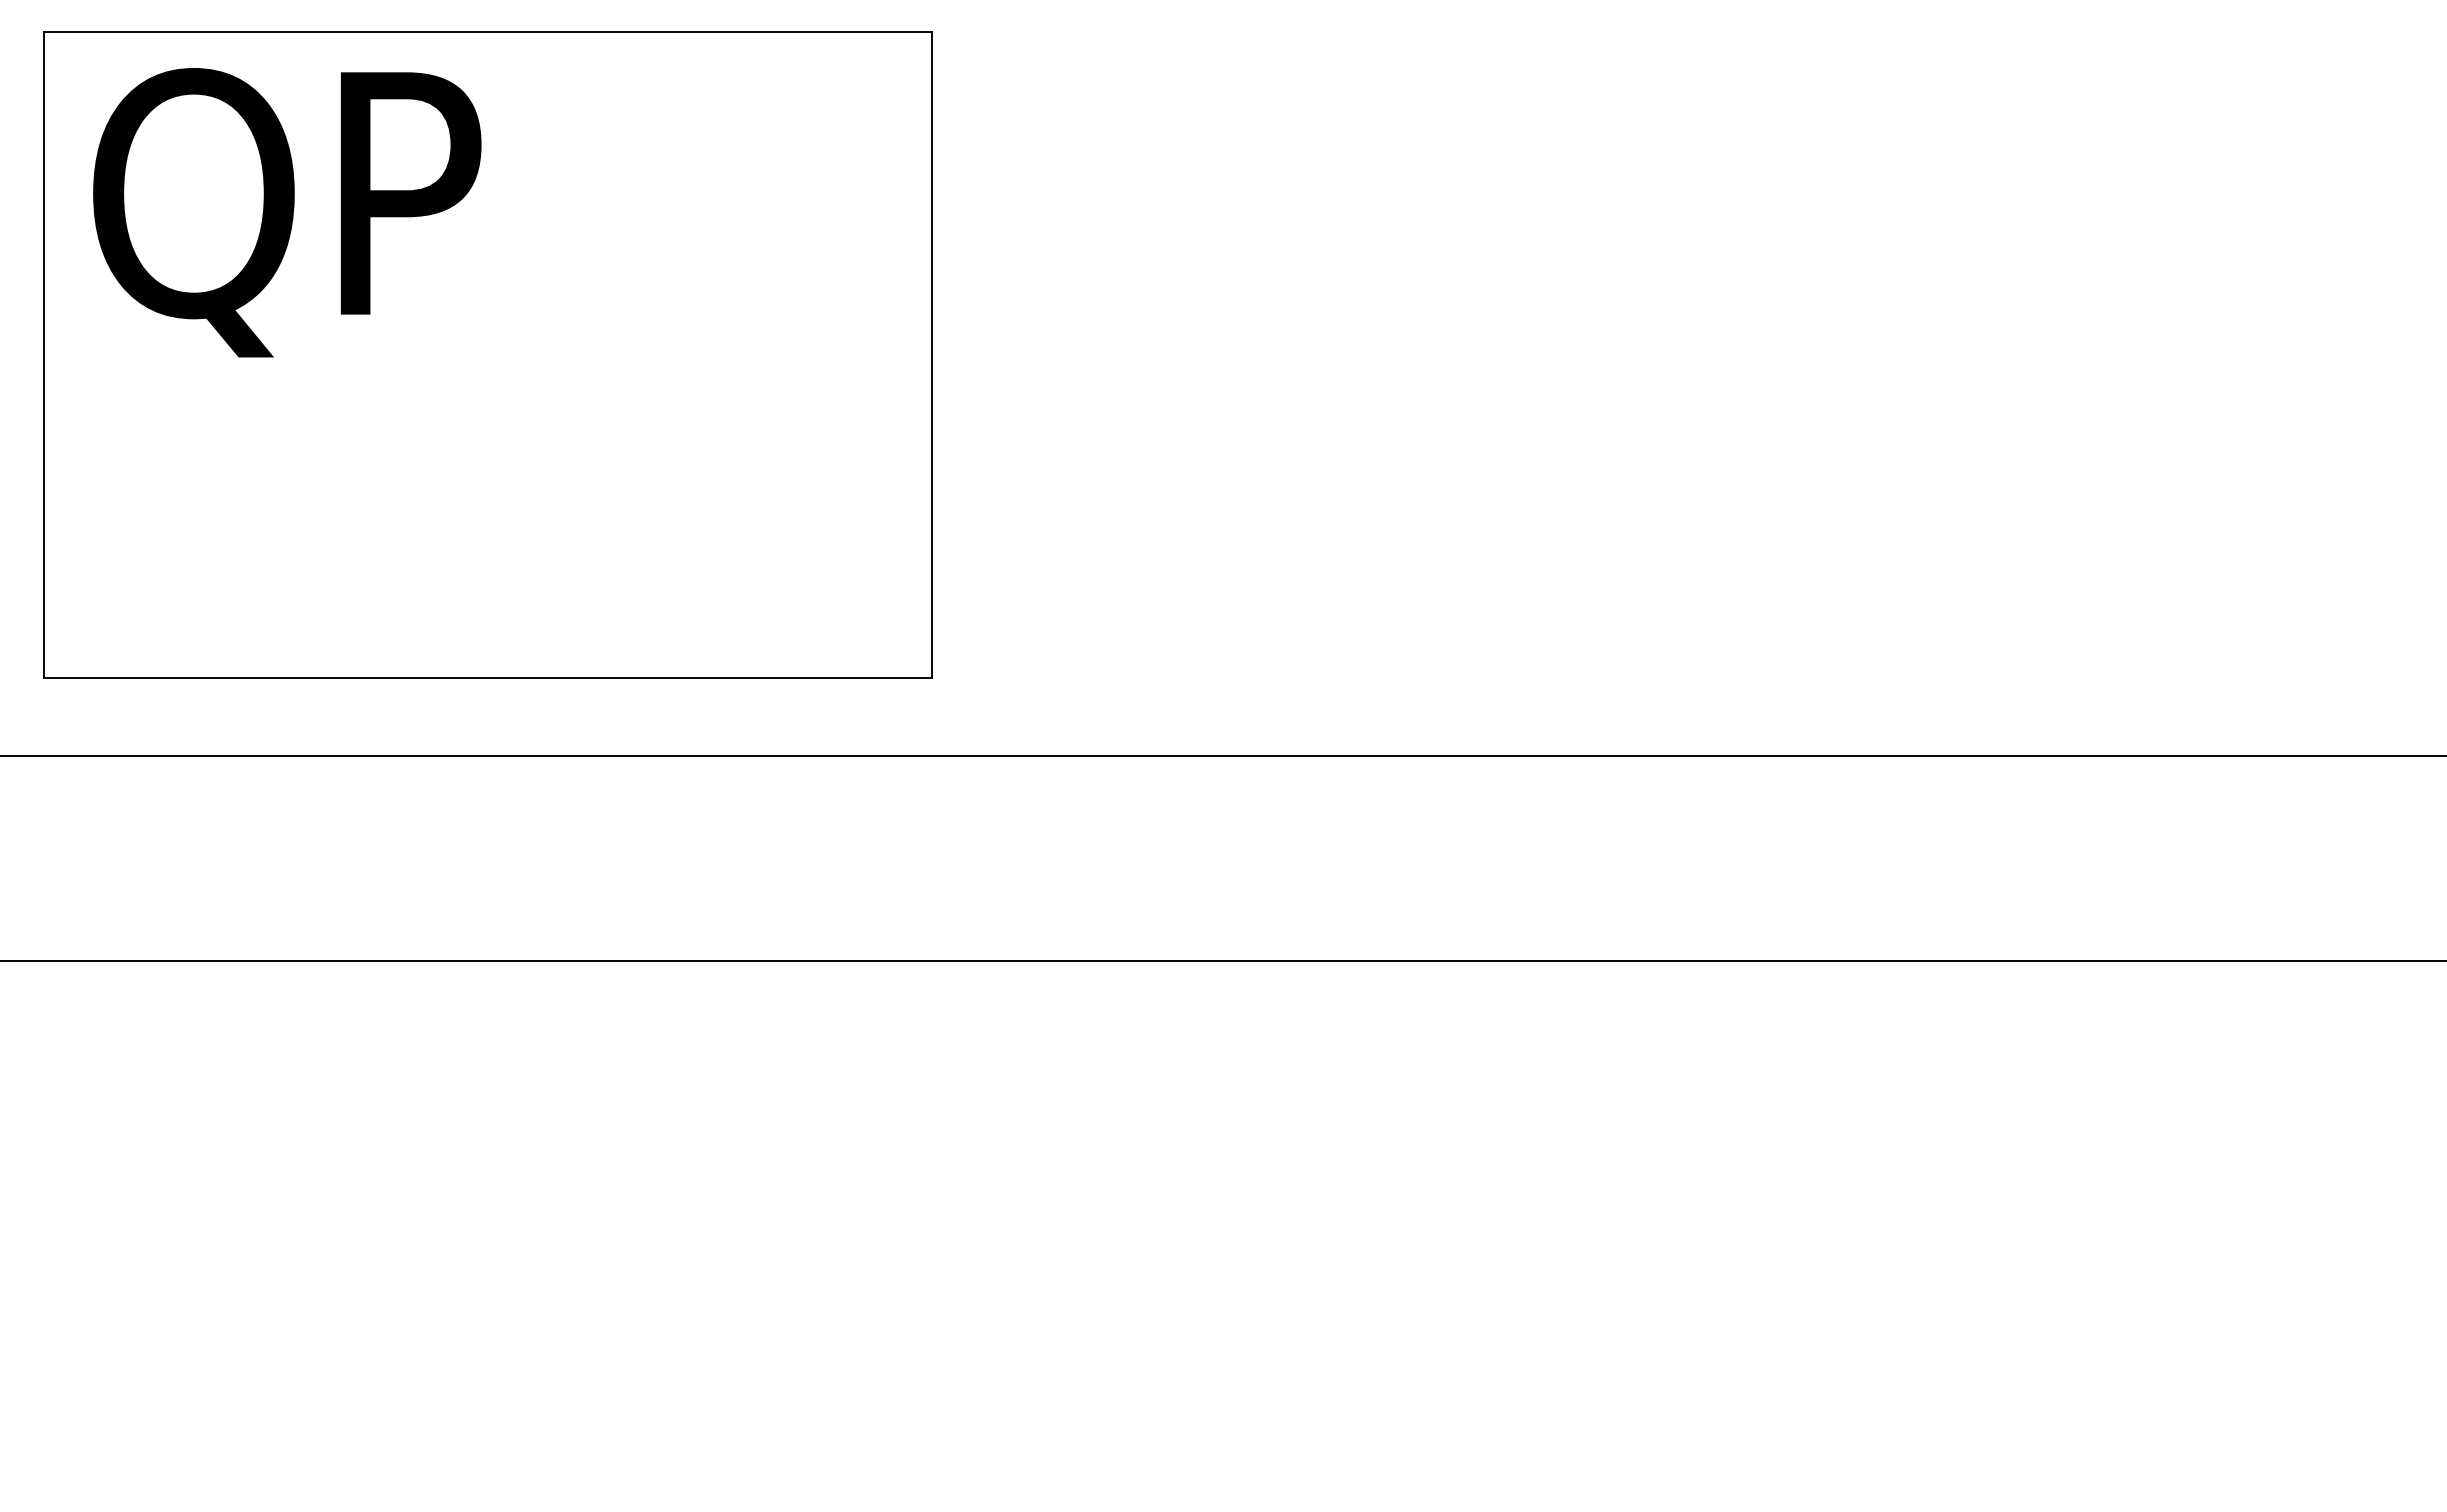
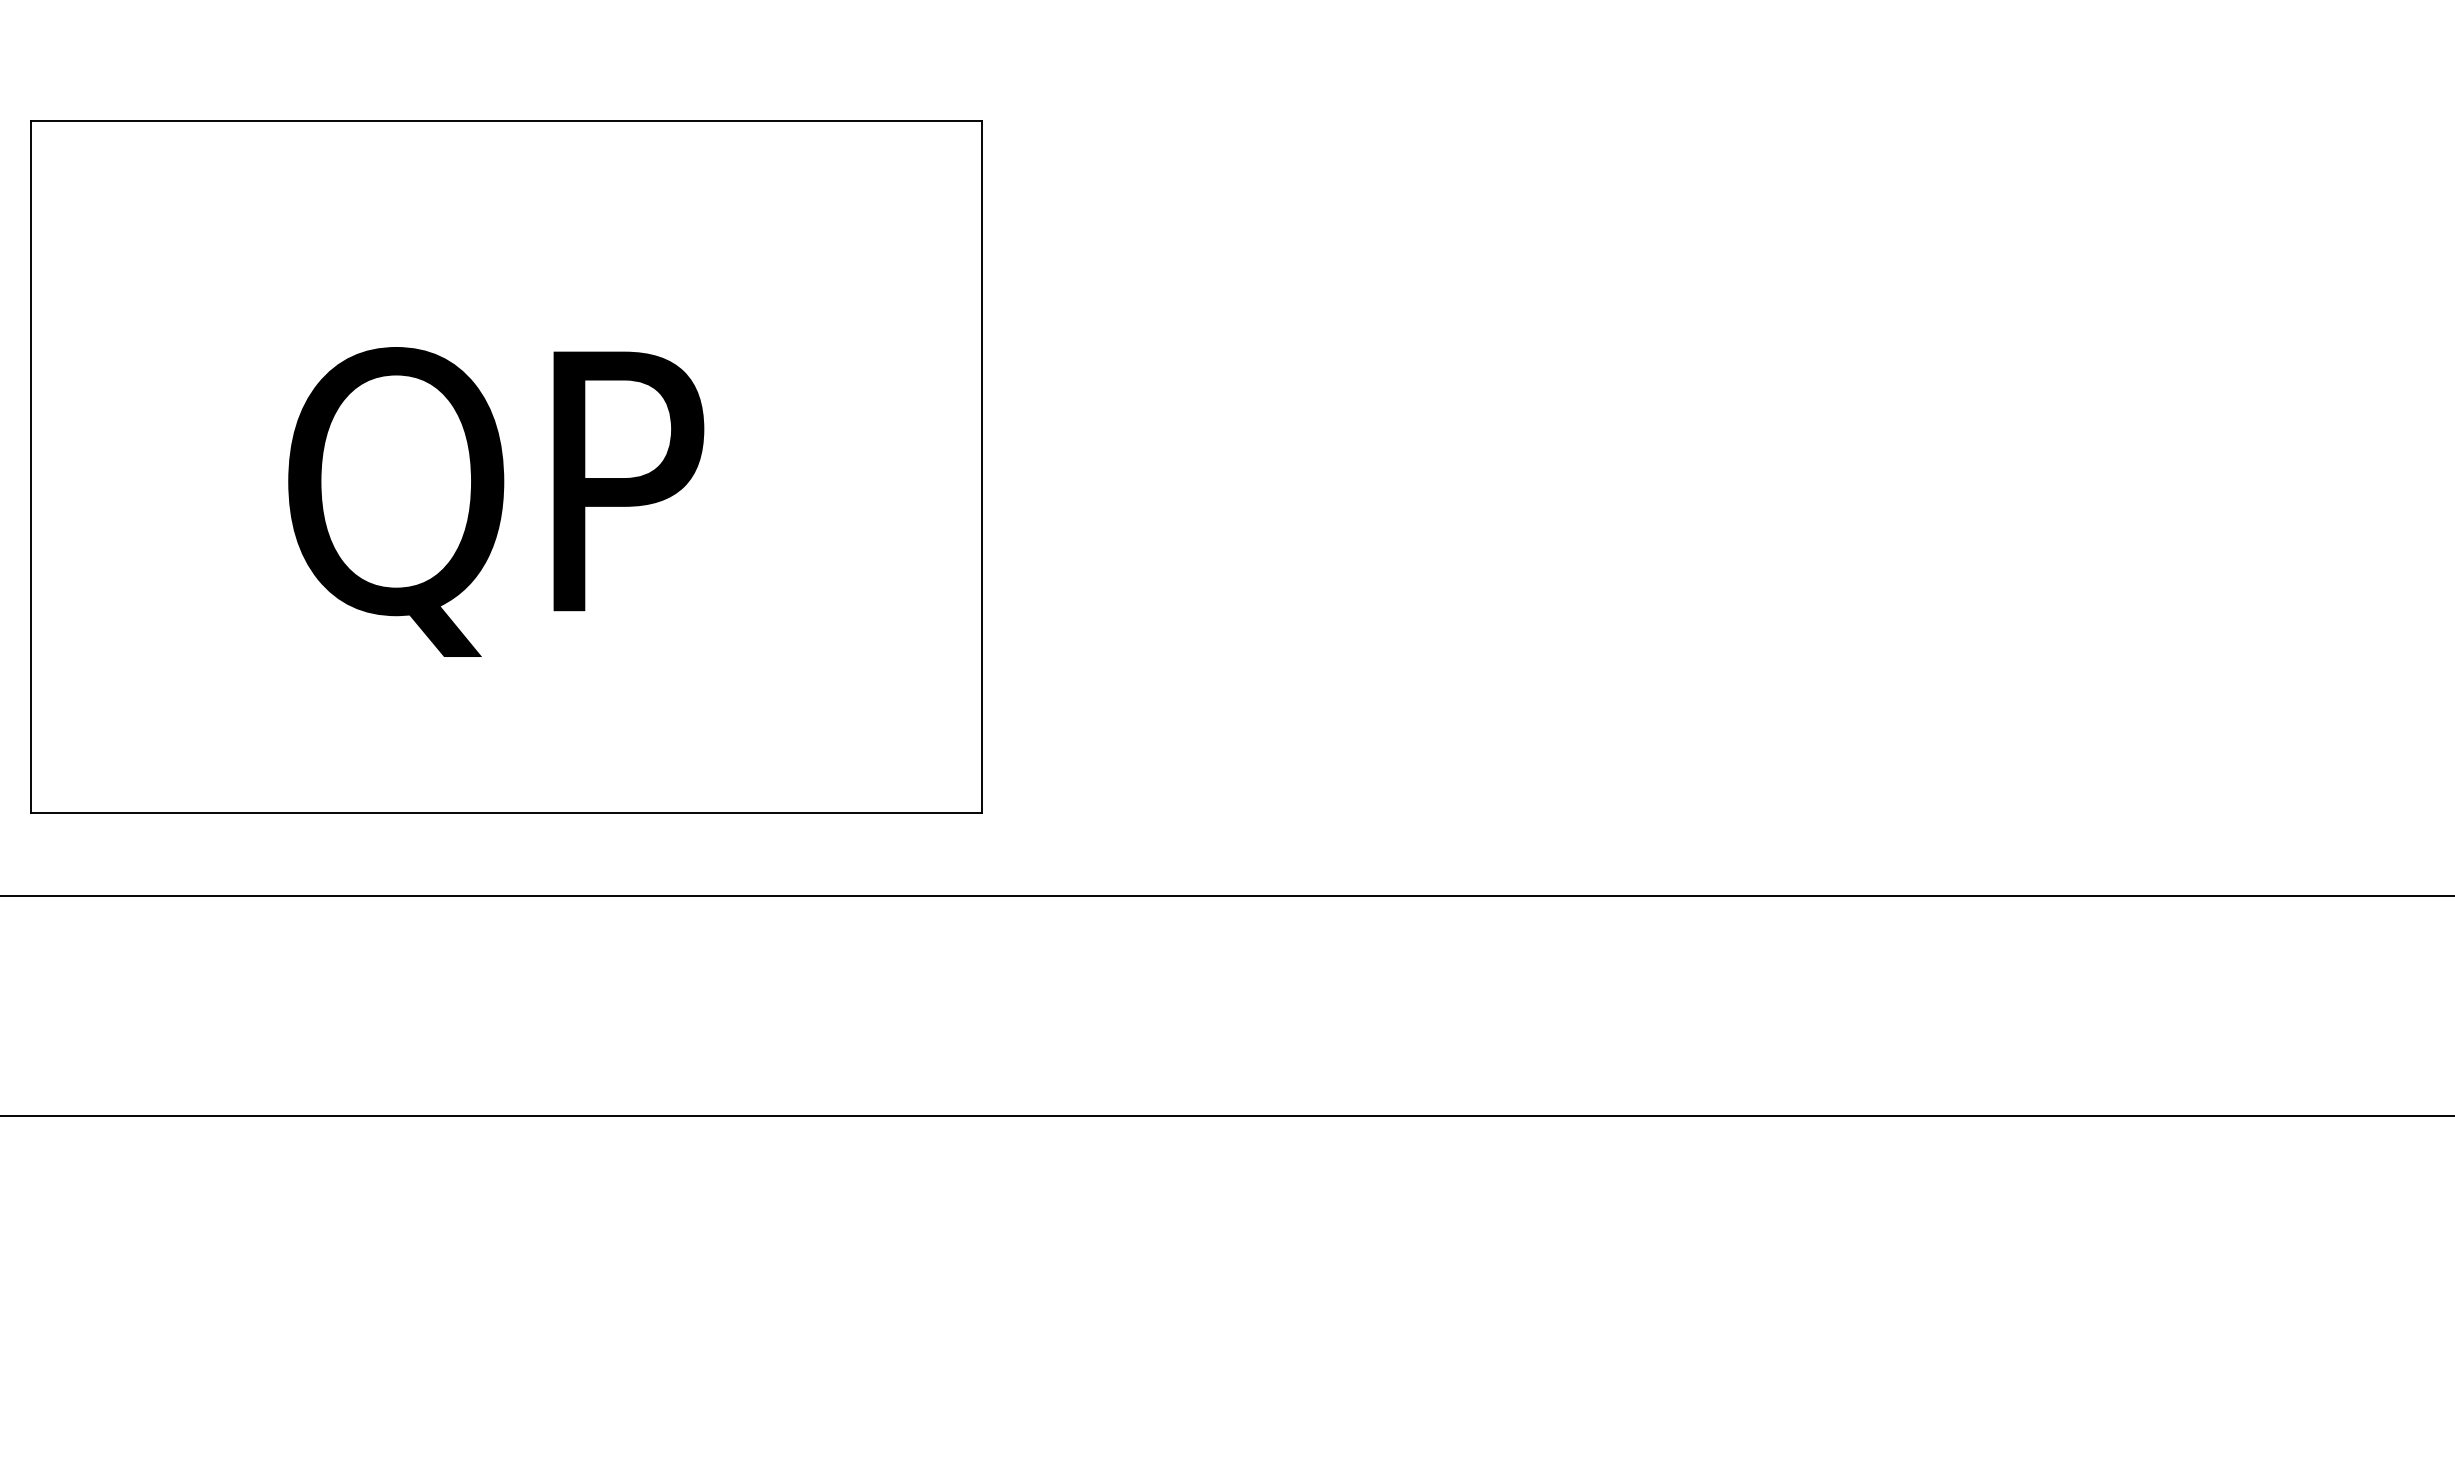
text: (287, 212) -> (496, 501), moved

